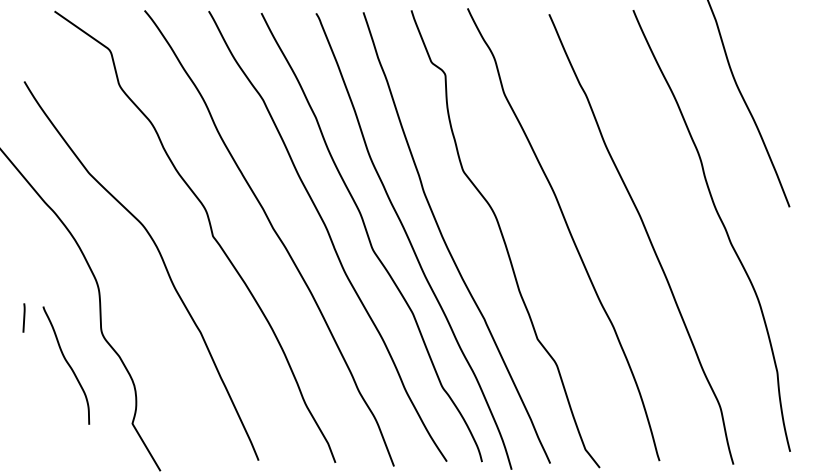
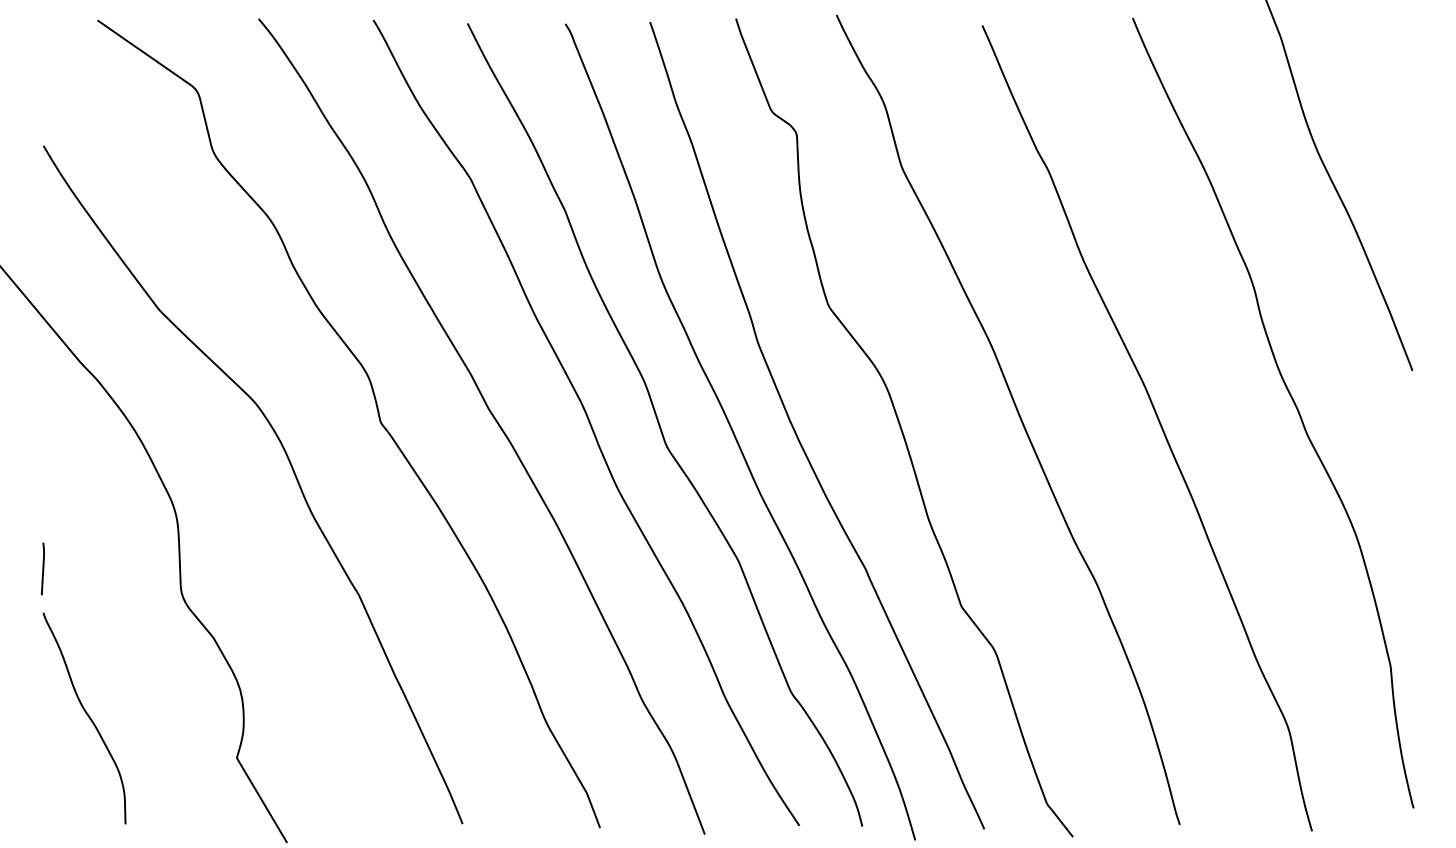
curve: (67, 364) -> (86, 716), moved

